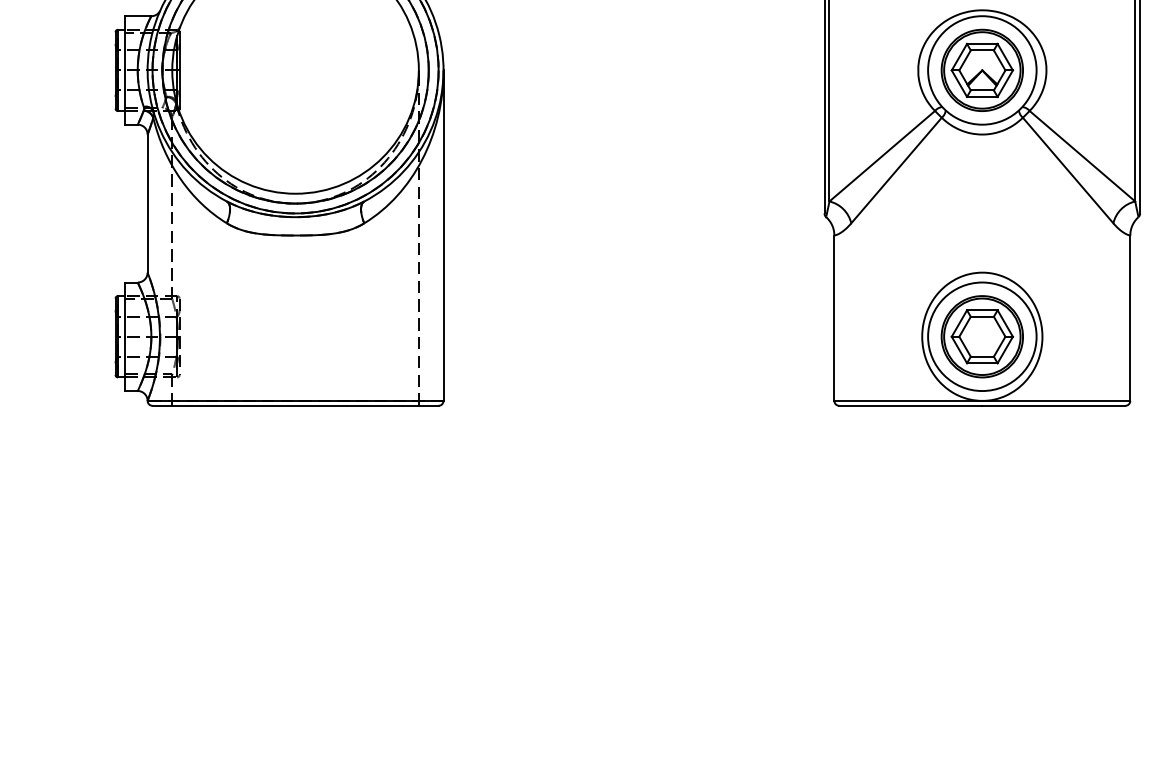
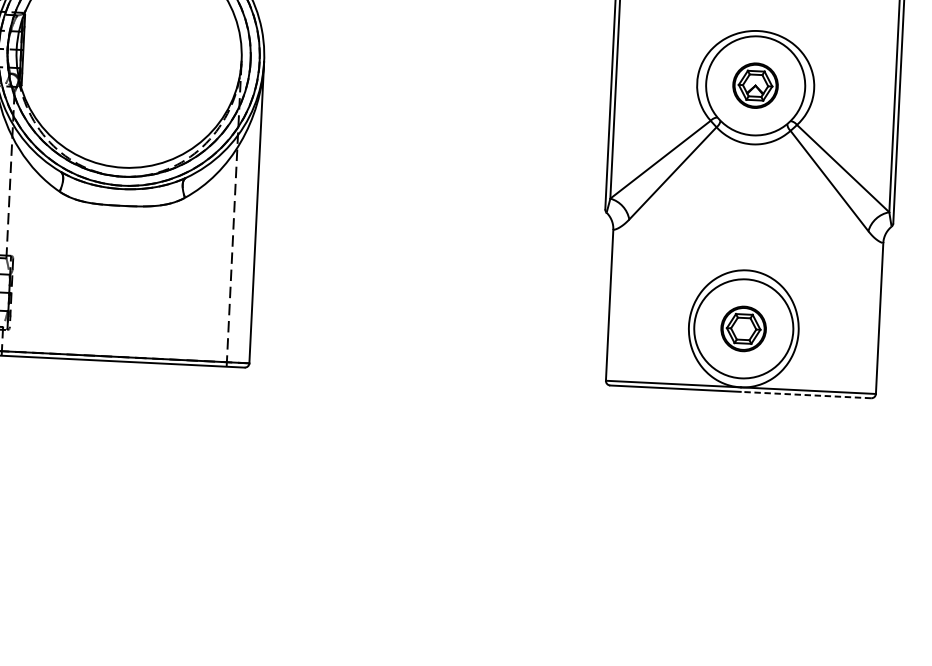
part: (981, 69) -> (754, 85), size x0.6
part: (981, 336) -> (743, 328), size x0.6
line: (1053, 405) -> (805, 394), solid -> dashed

